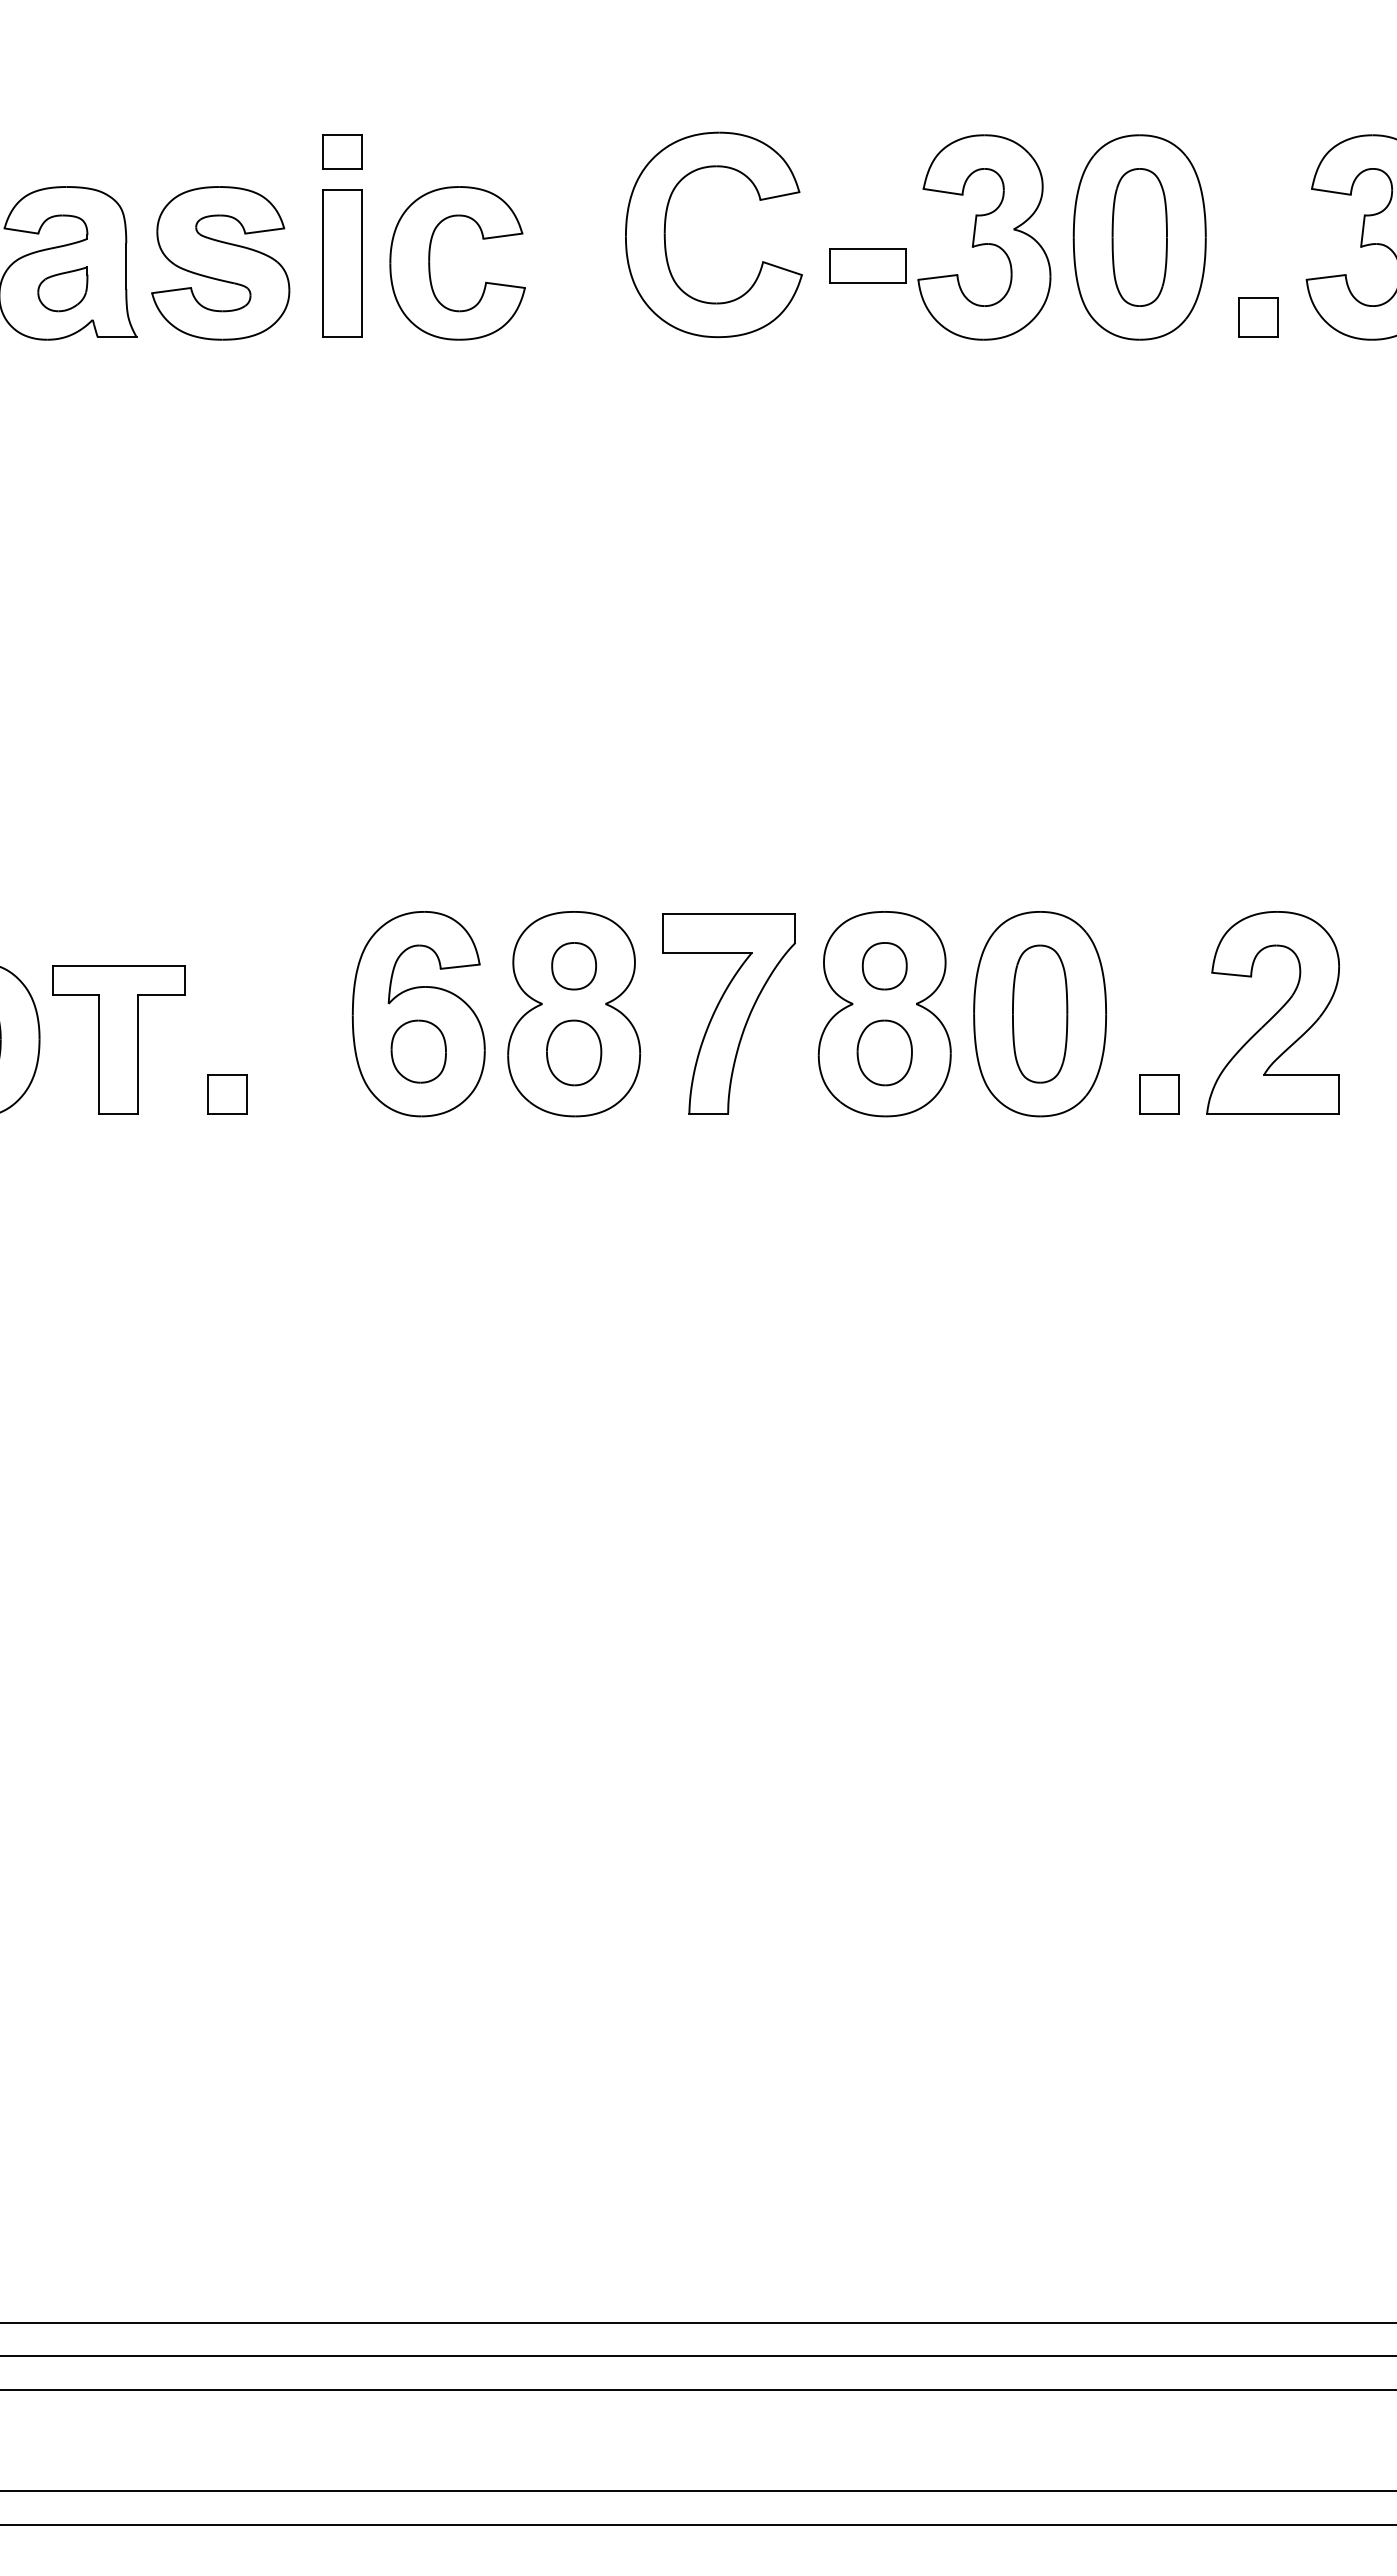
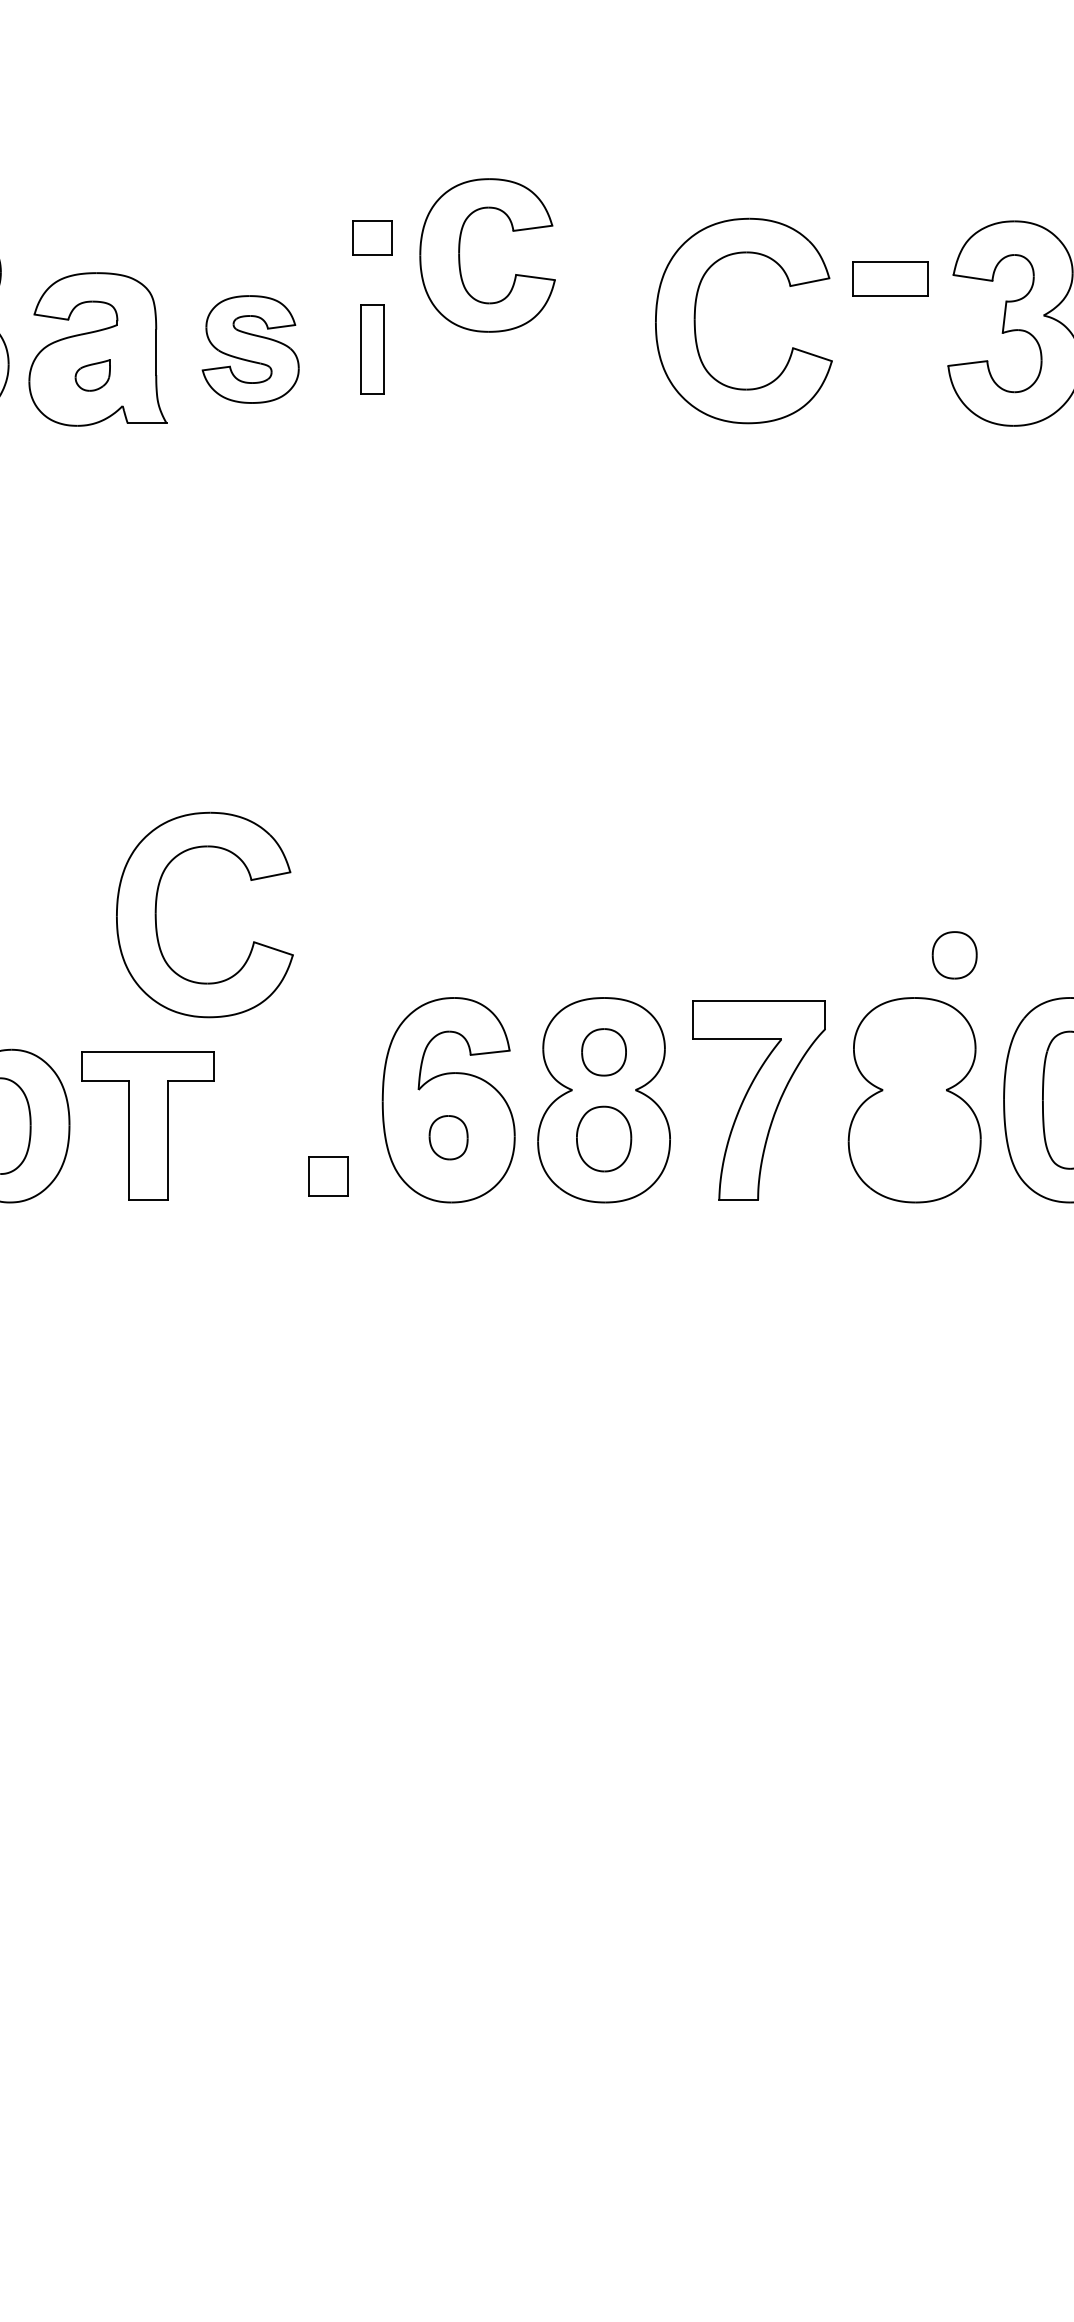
part: (220, 263) -> (250, 349), size x0.7
part: (342, 263) -> (372, 349), size x0.6
part: (430, 263) -> (460, 255), moved
part: (867, 265) -> (890, 278), moved
part: (62, 289) -> (92, 375), size x0.7
part: (126, 828) -> (156, 914), added
part: (884, 966) -> (954, 955), moved
part: (418, 1051) -> (448, 1137), size x0.7
part: (884, 1052) -> (914, 1138), removed
part: (227, 1094) -> (328, 1176), moved

